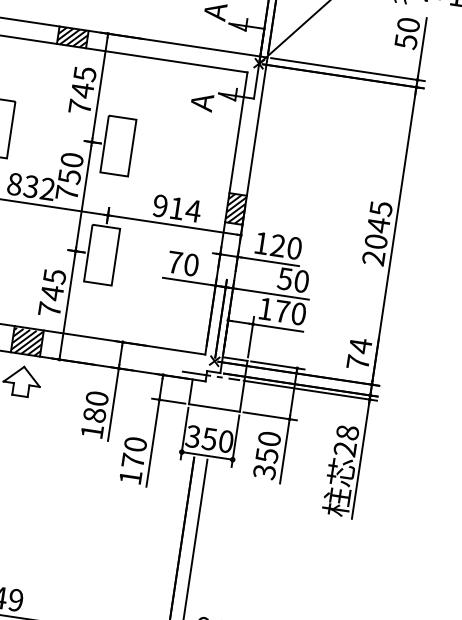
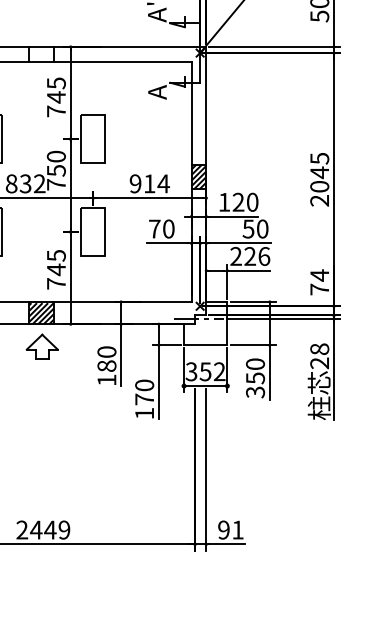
hatch: (72, 36) -> (41, 53), removed
text: (282, 311) -> (250, 256), 170 -> 226
text: (226, 441) -> (219, 371), 350 -> 352

